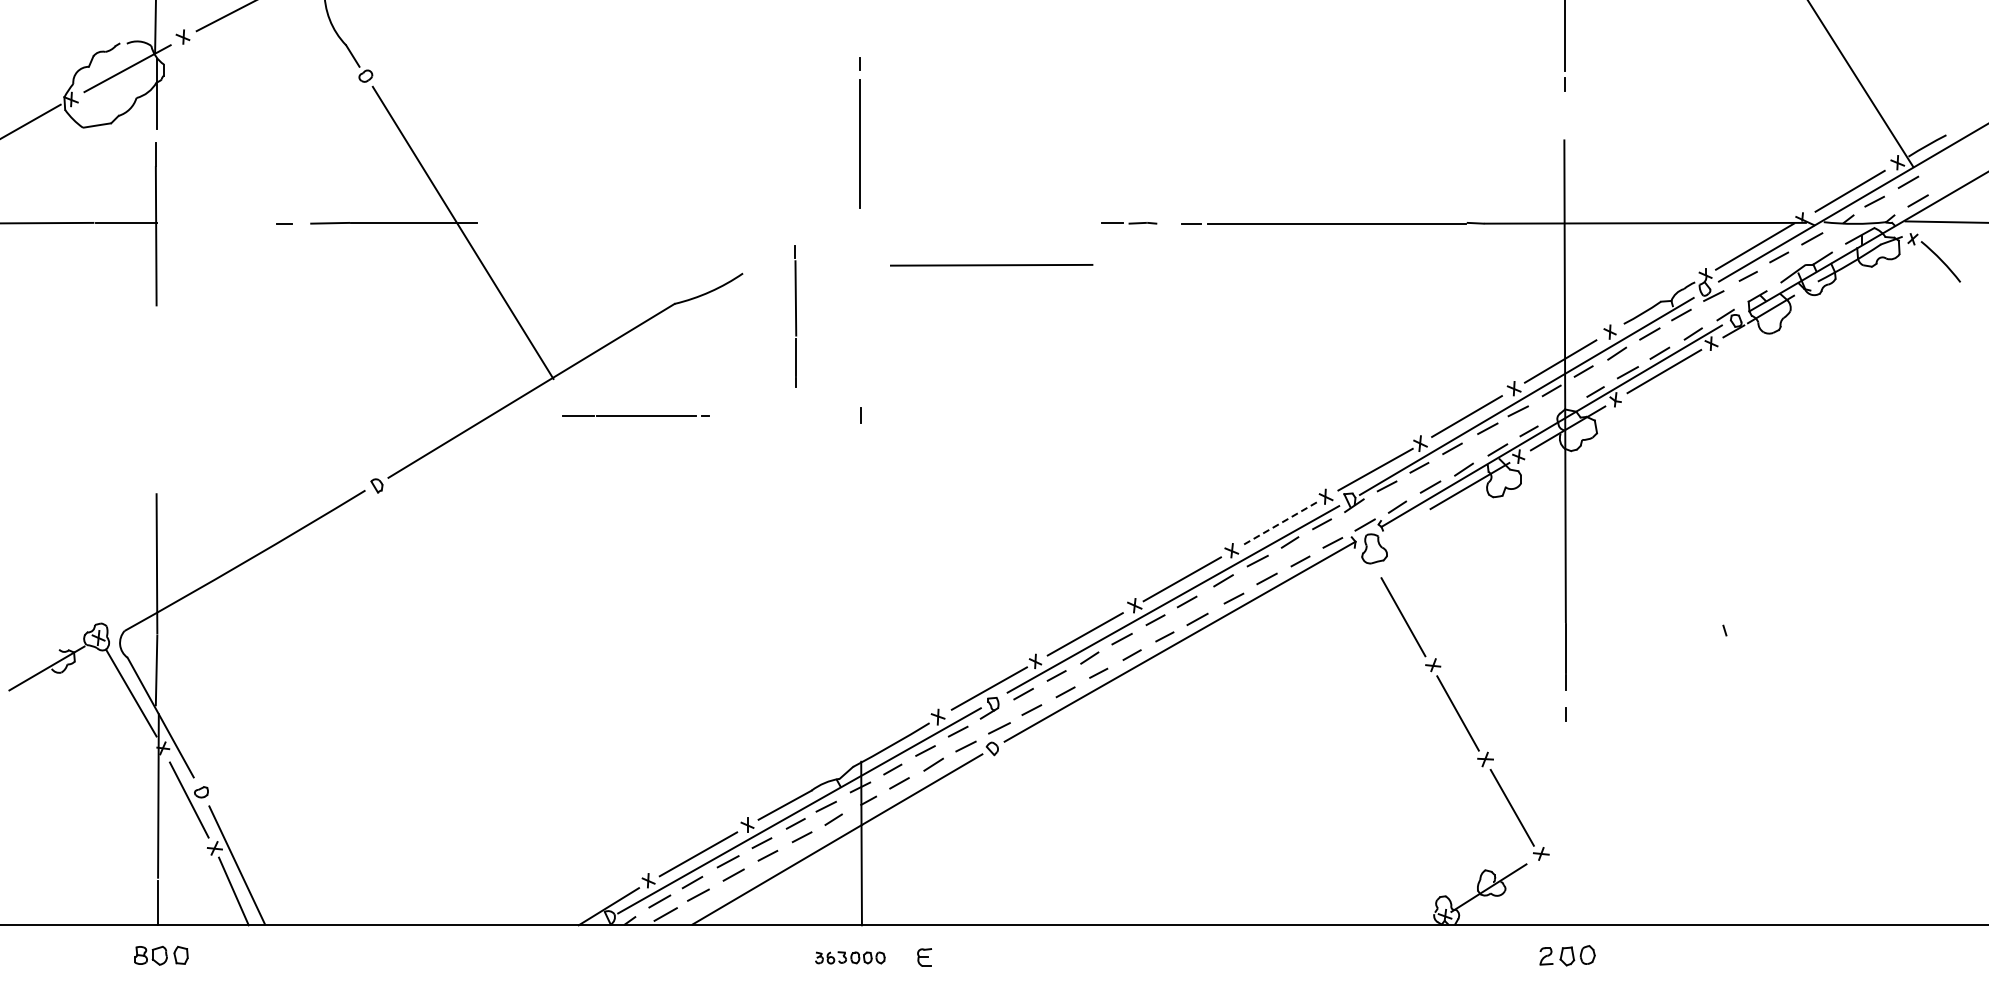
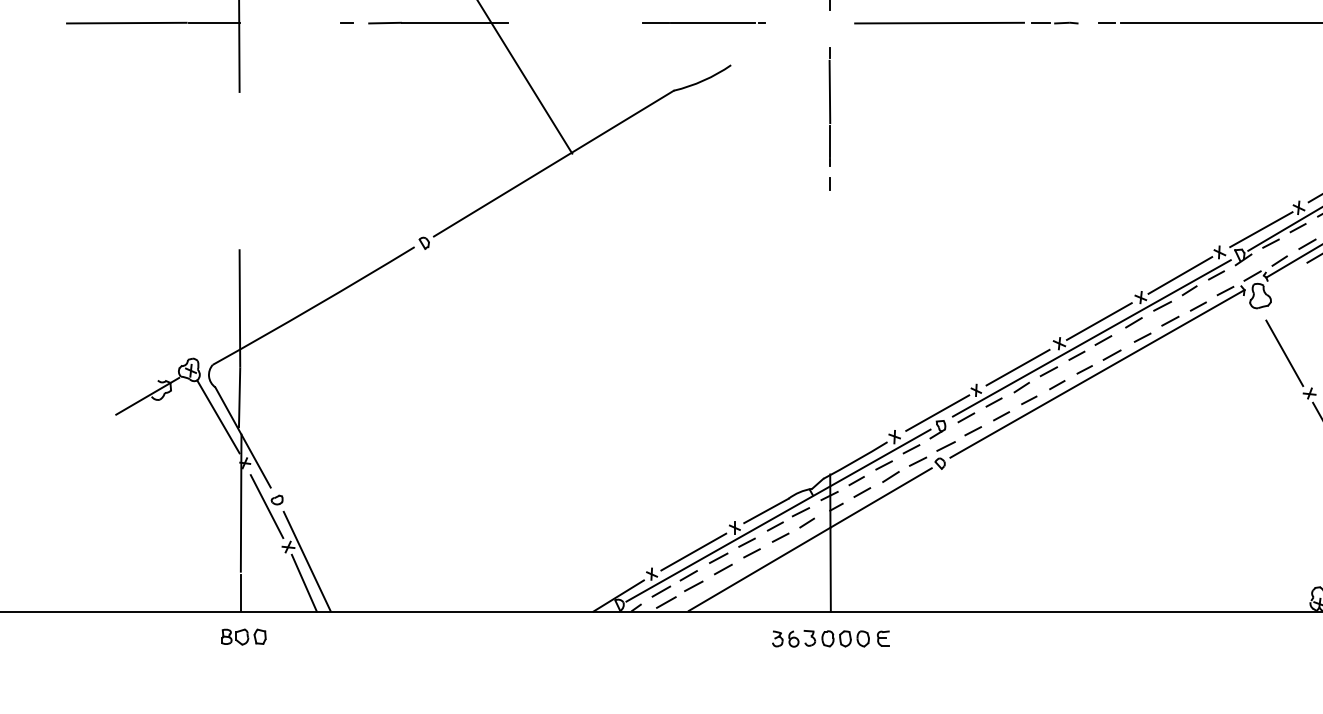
line: (991, 265) -> (939, 23), moved
line: (795, 316) -> (829, 107), moved
line: (635, 415) -> (703, 22), moved
line: (1278, 524) -> (1179, 275), dashed -> solid
part: (850, 957) -> (821, 638), size x1.67

